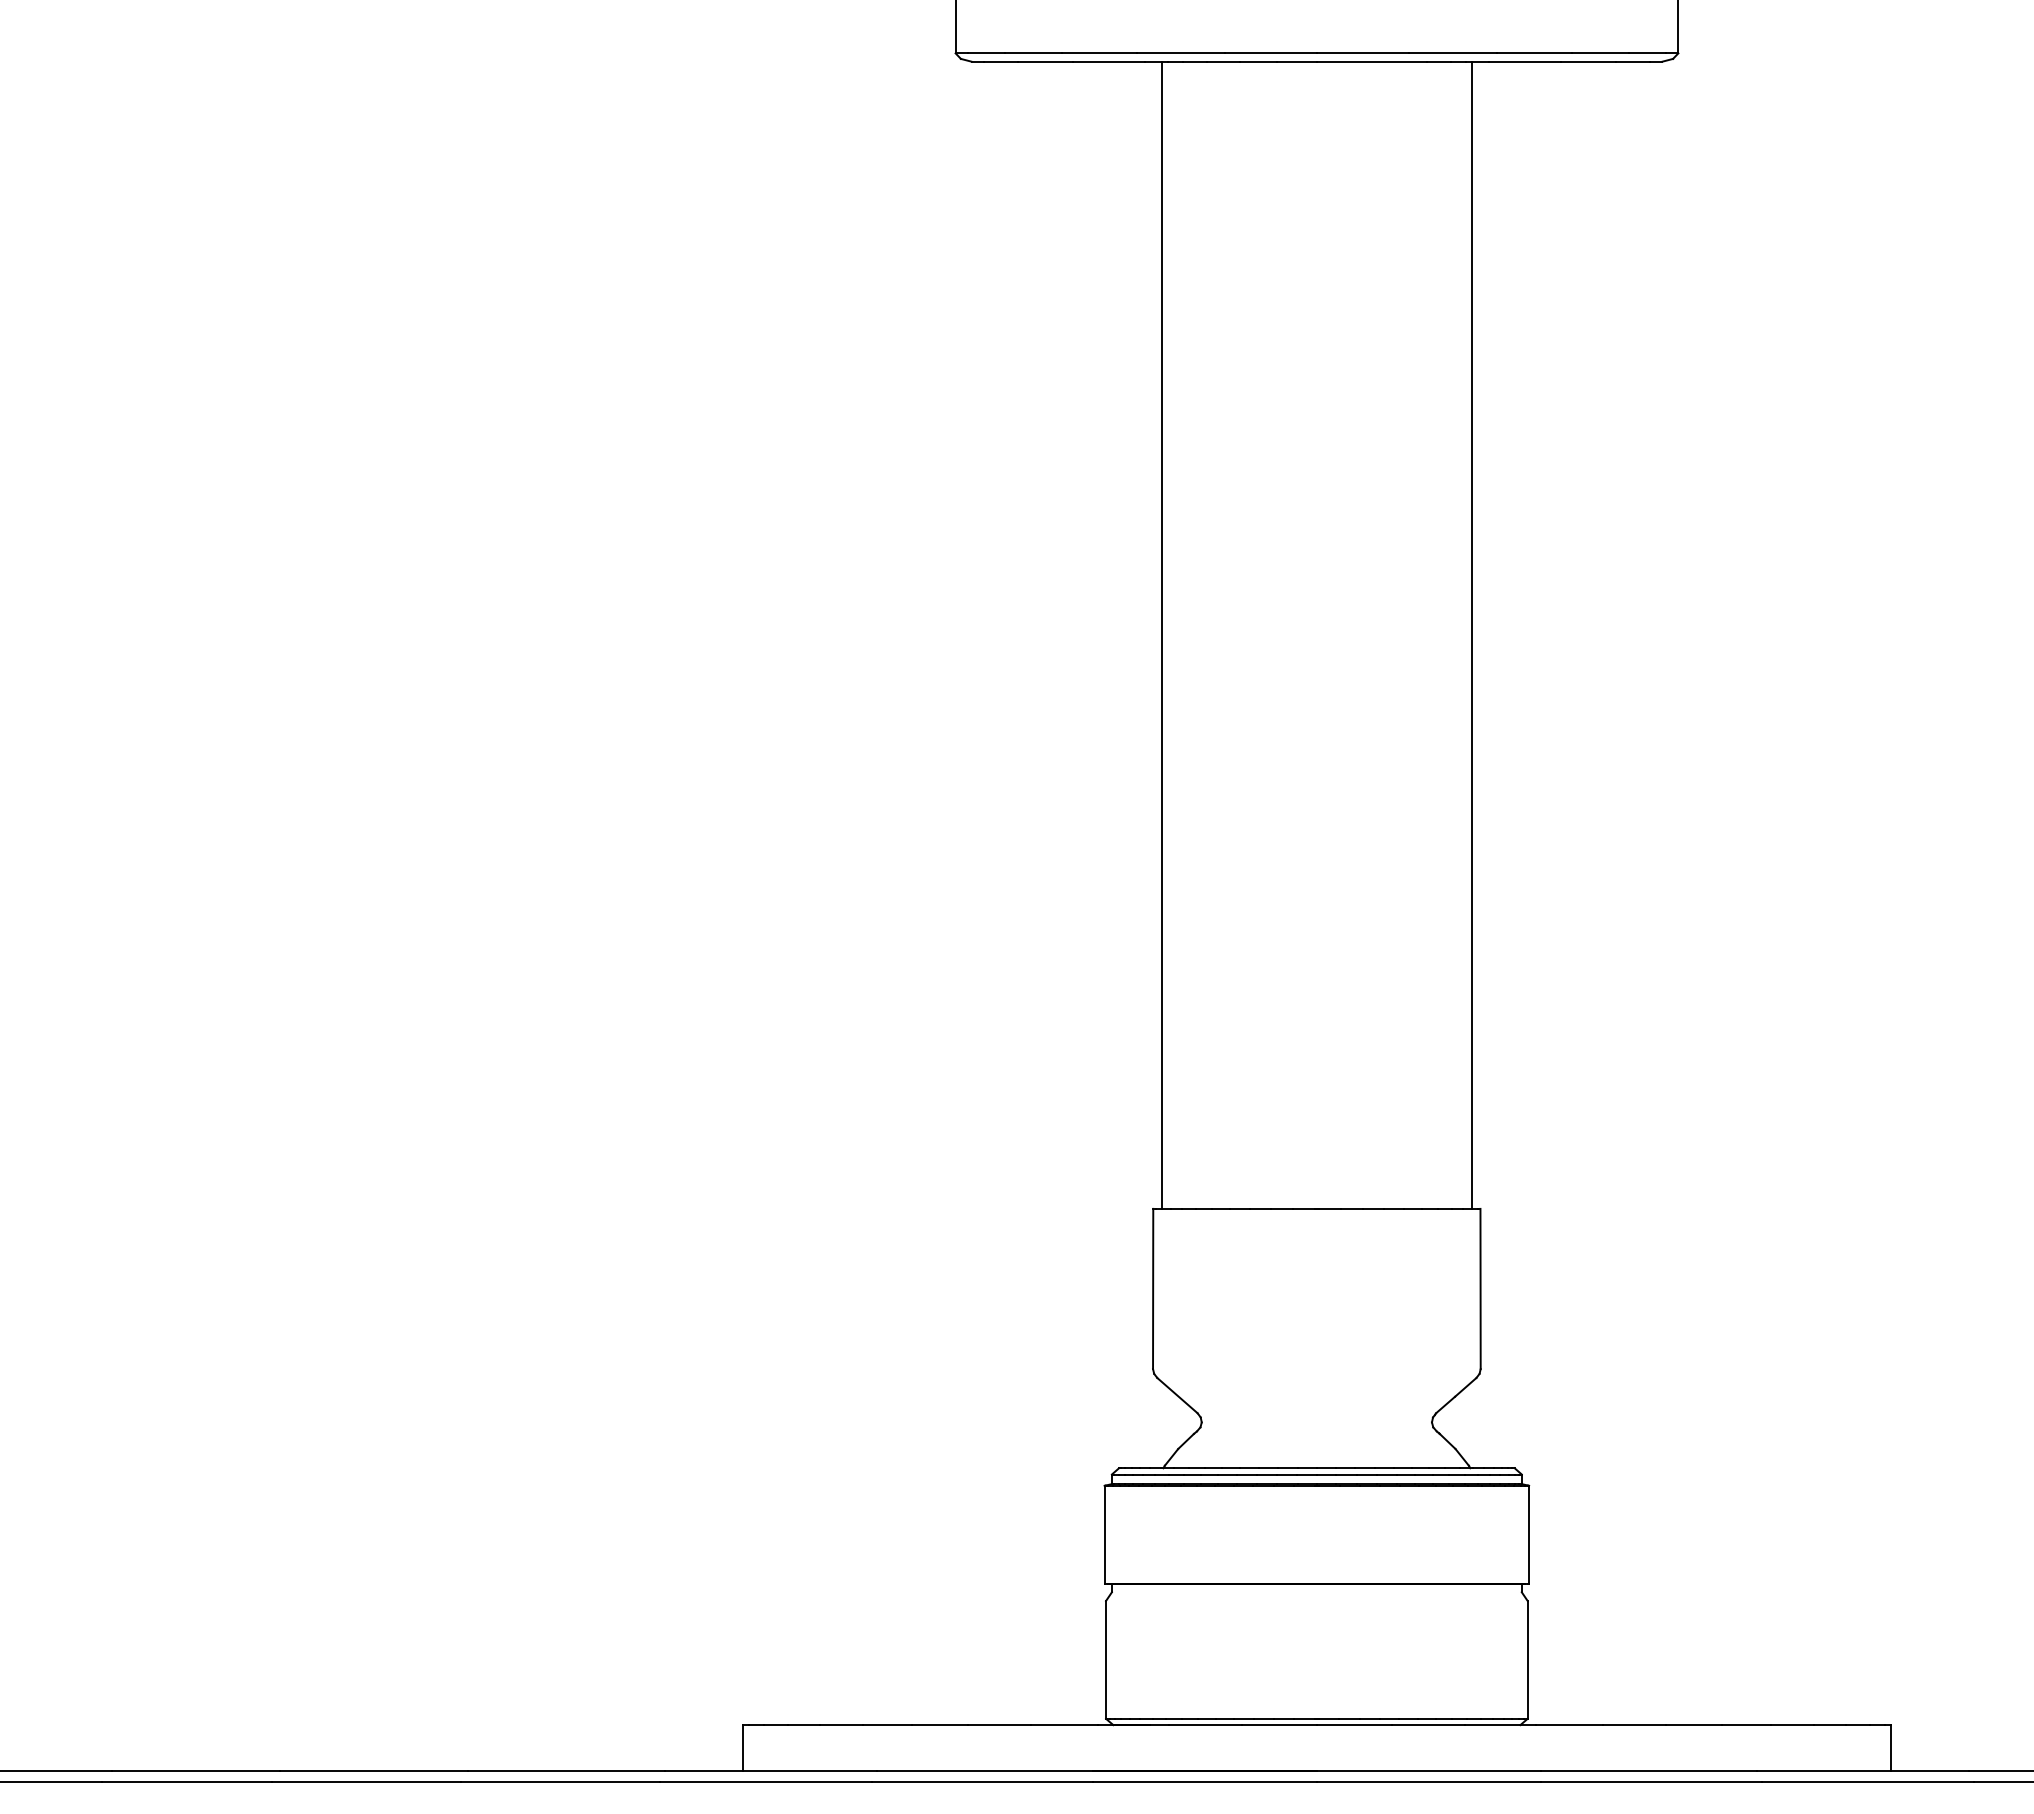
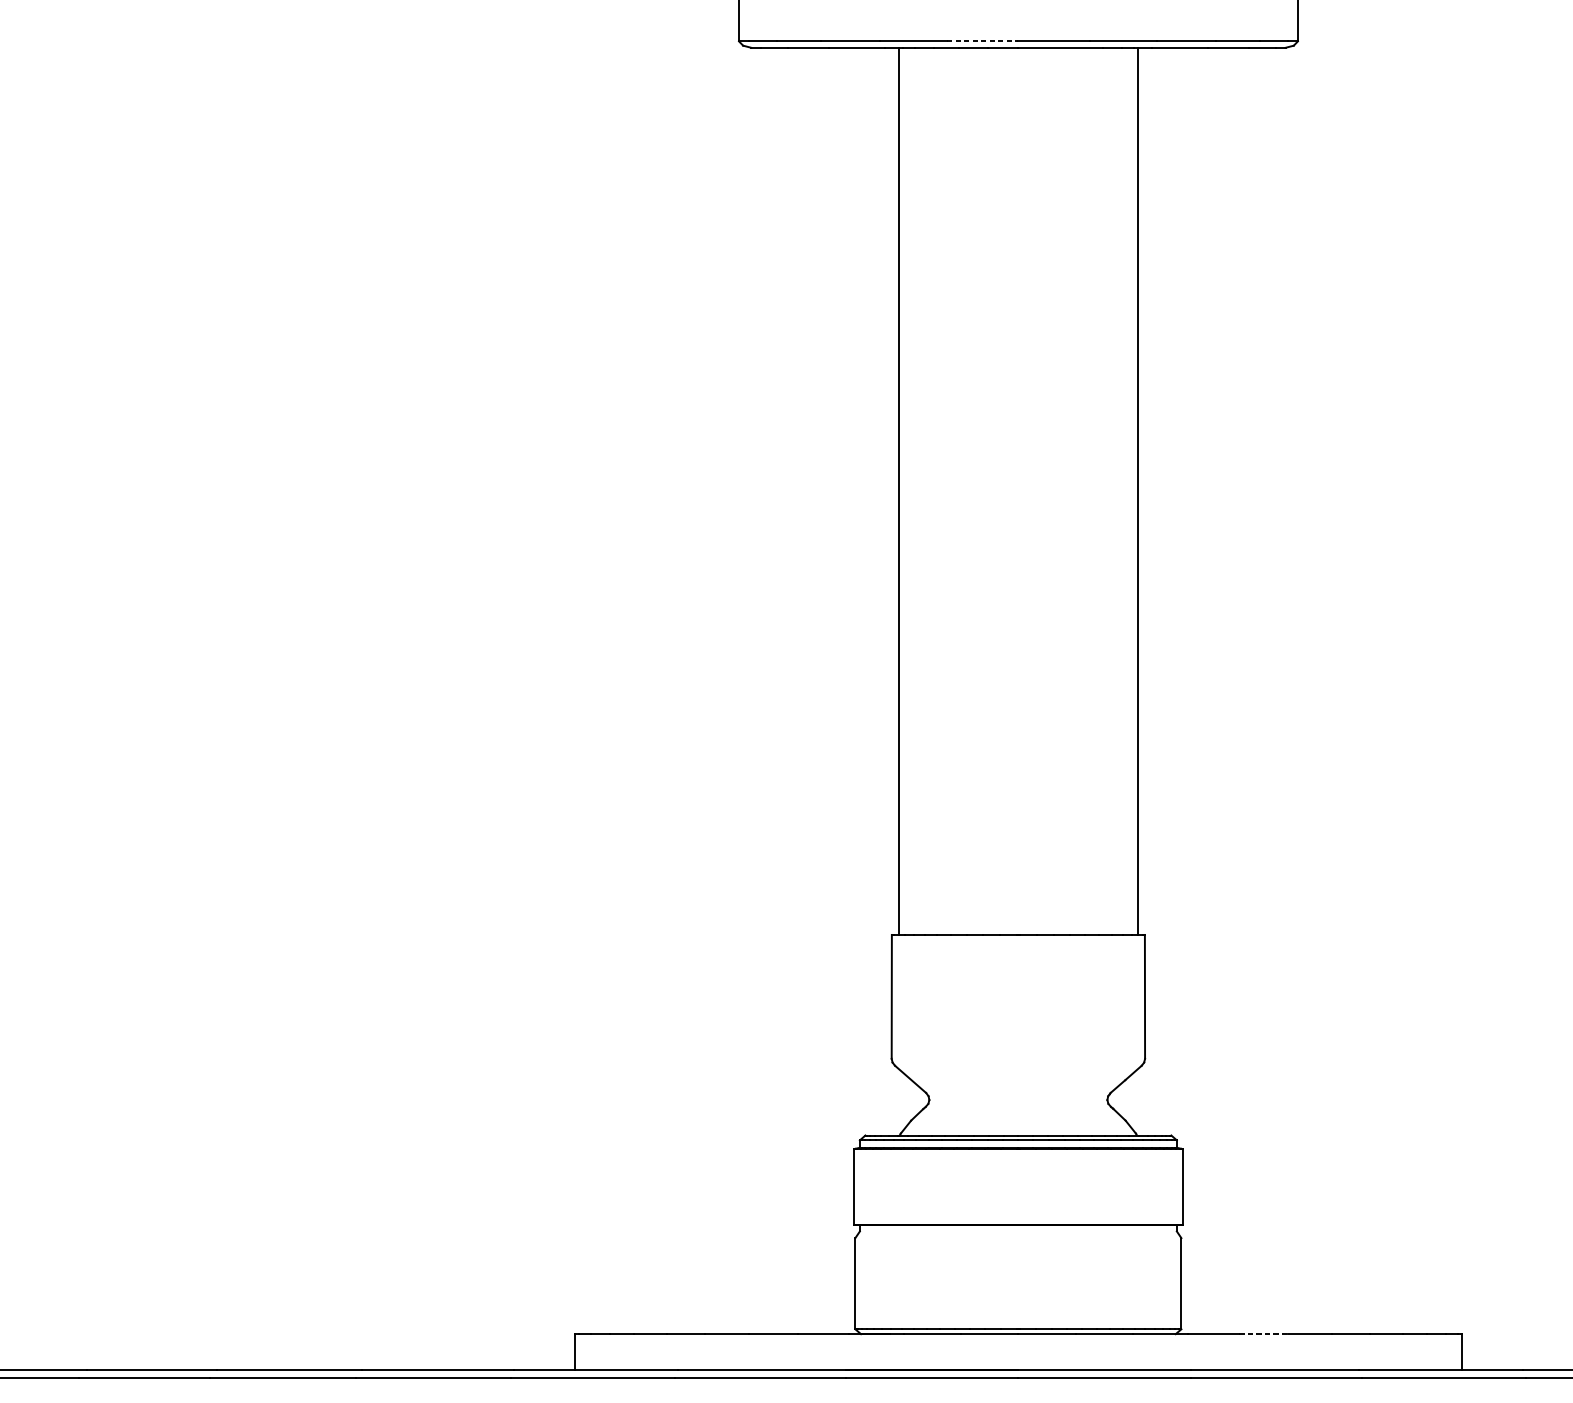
line: (1271, 53) -> (983, 41), solid -> dashed
line: (1634, 1725) -> (1264, 1334), solid -> dashed

